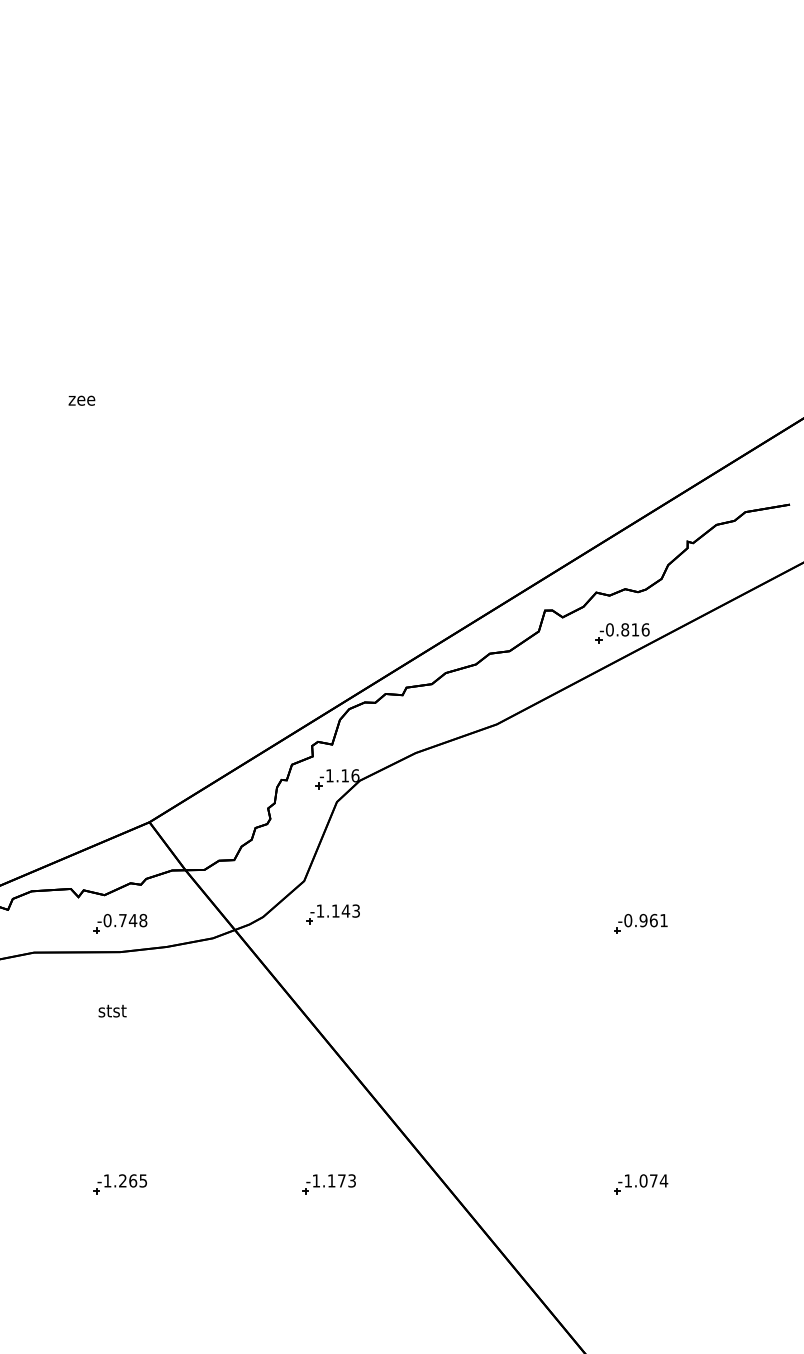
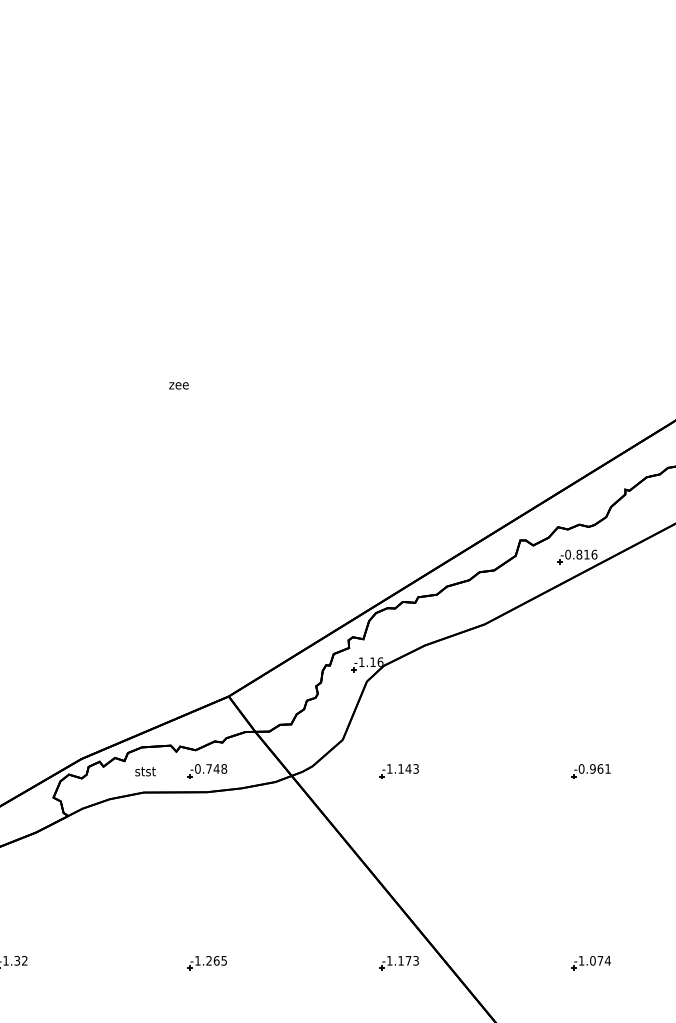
part: (332, 914) -> (398, 771), moved
text: (112, 1010) -> (145, 771), moved
part: (328, 1184) -> (398, 963), moved

